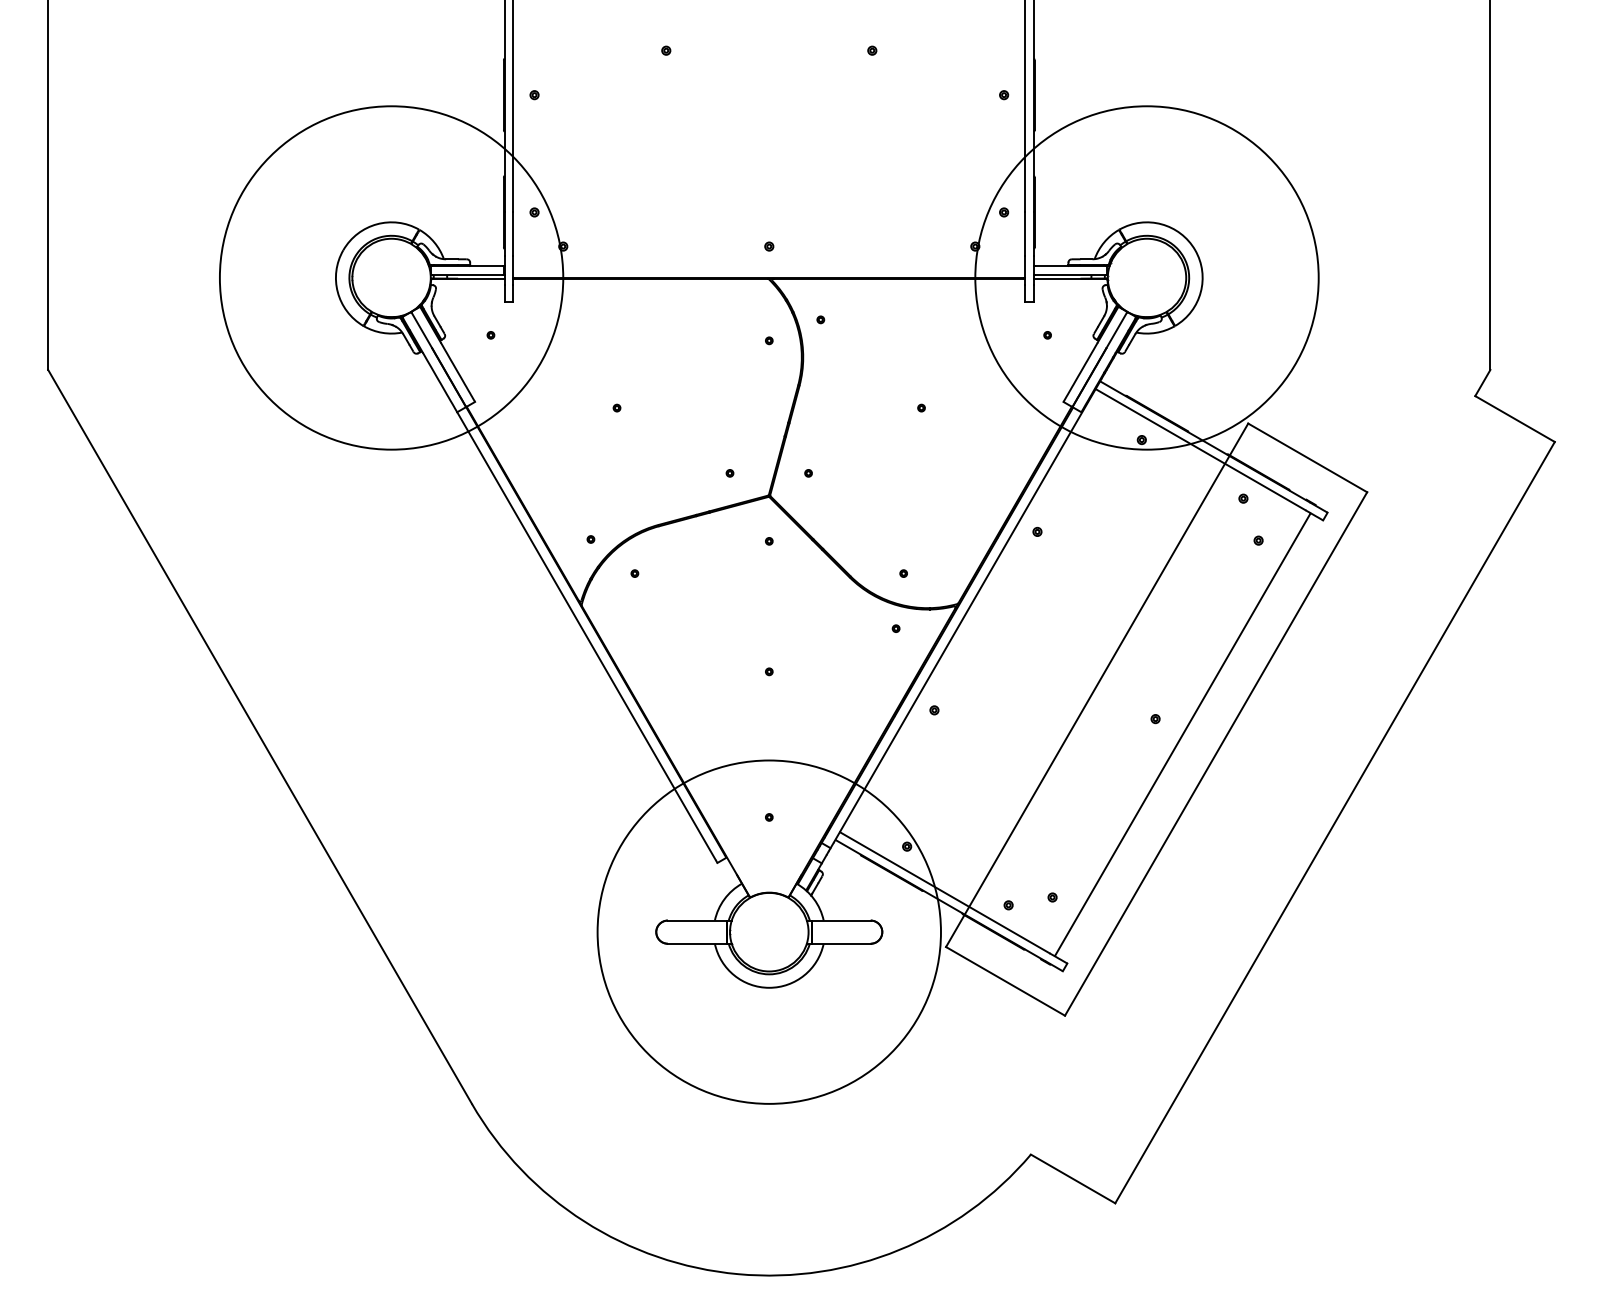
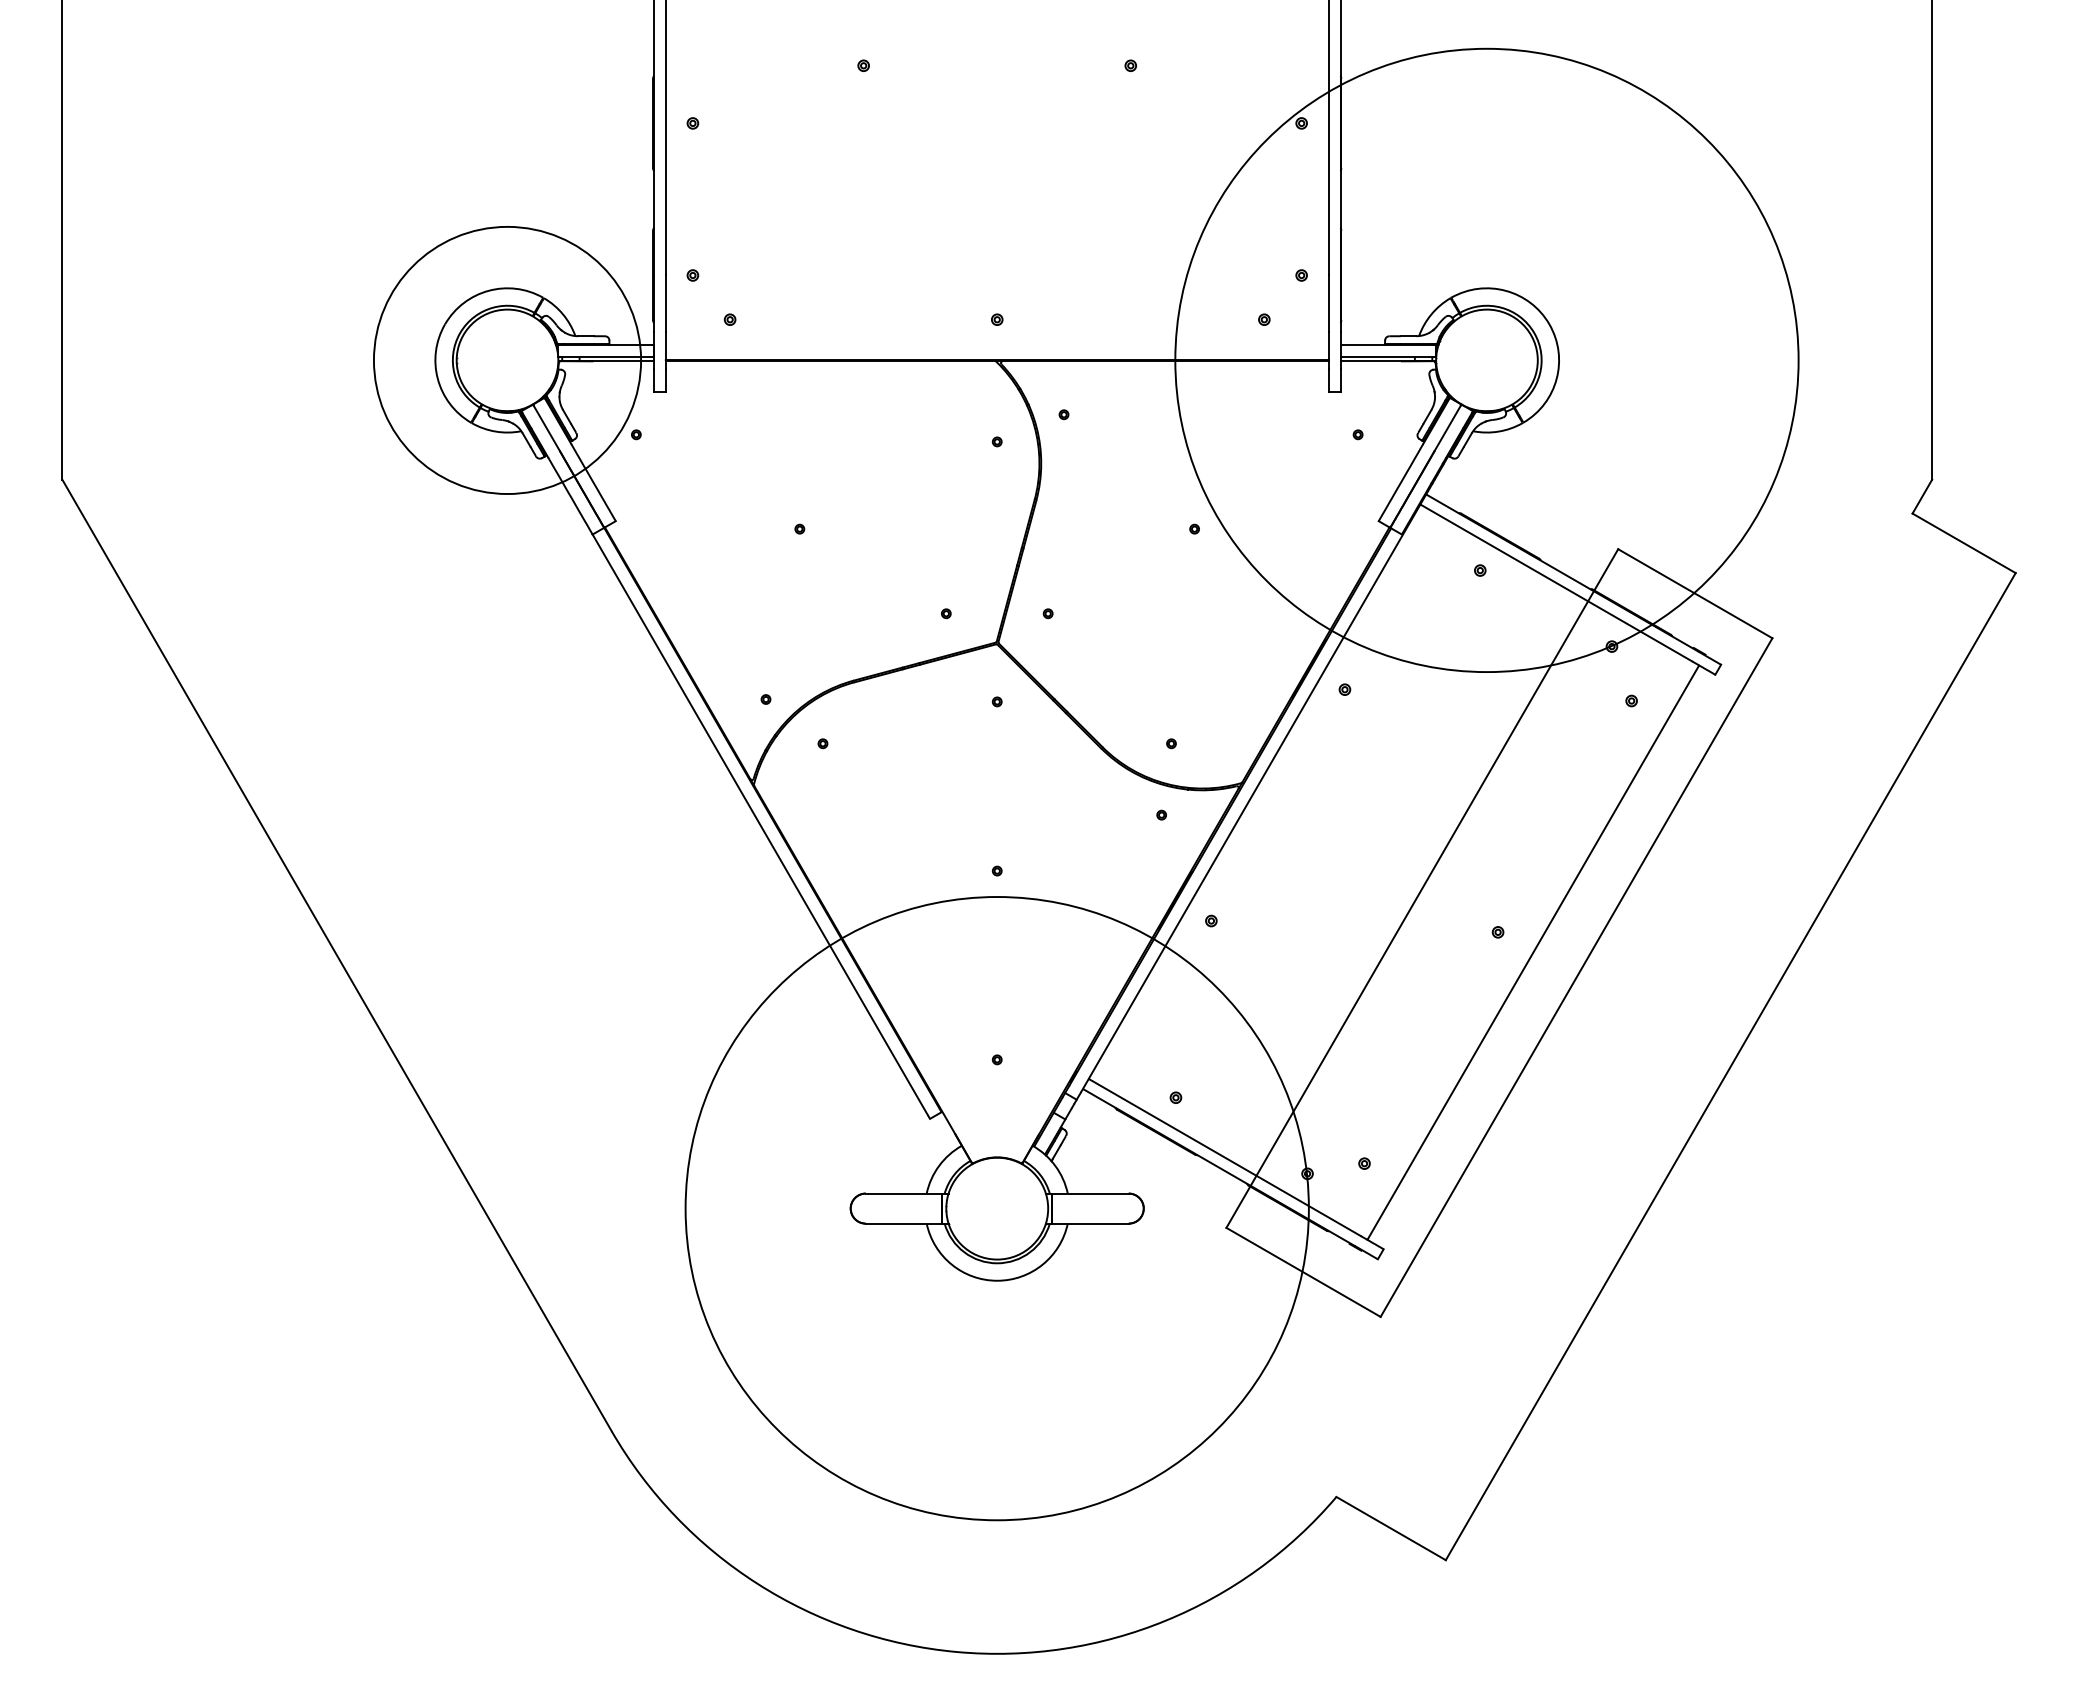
circle: (391, 278) -> (507, 360), size x0.6
circle: (1146, 278) -> (1486, 360), size x1.4
circle: (768, 932) -> (996, 1208), size x1.4

